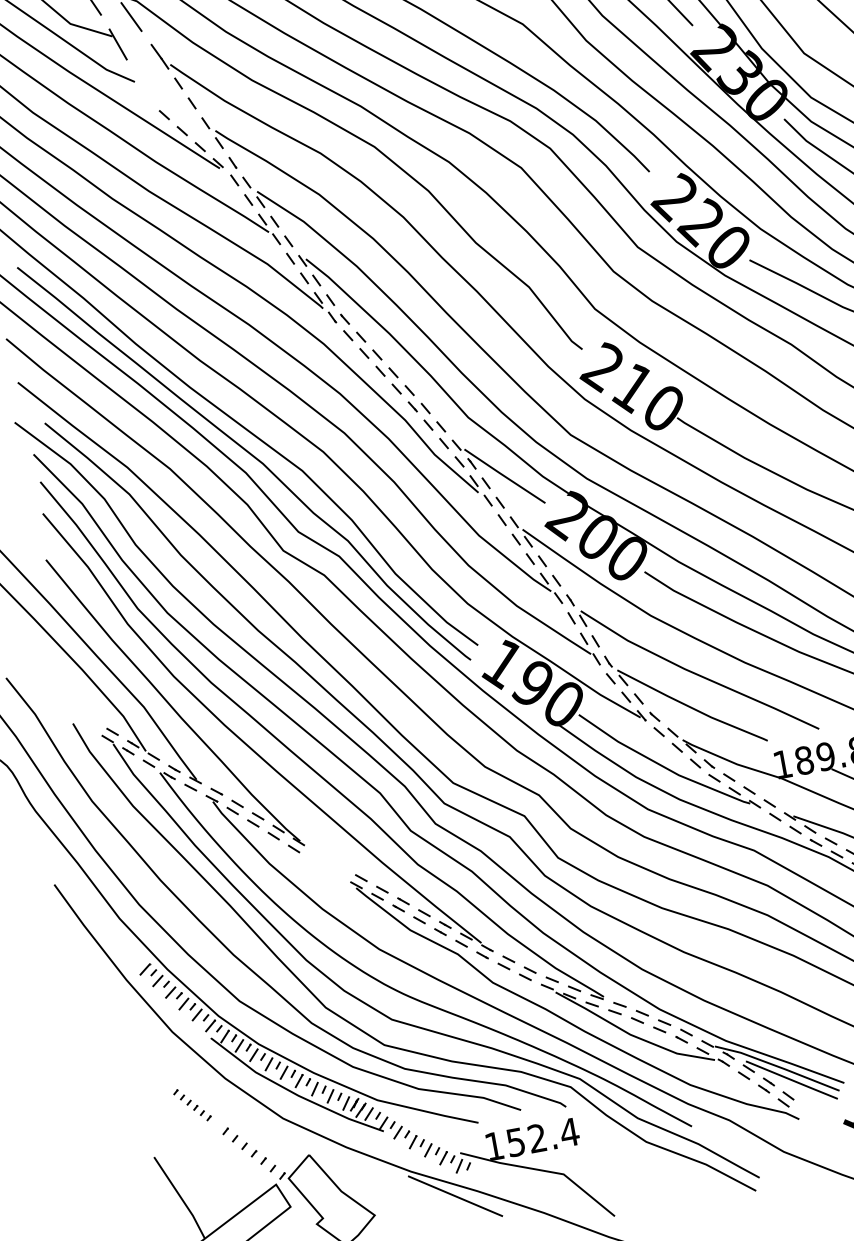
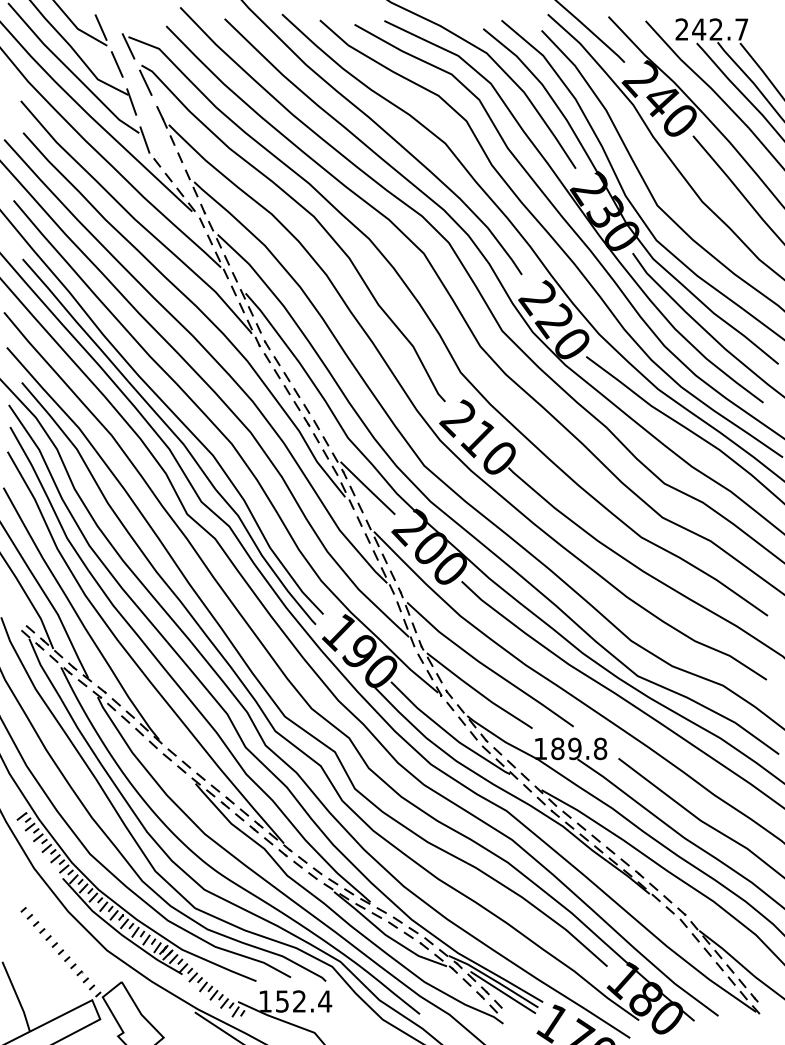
line: (142, 88) -> (144, 139), added
part: (326, 863) -> (176, 760), added
part: (191, 1105) -> (38, 927), size x1.43

